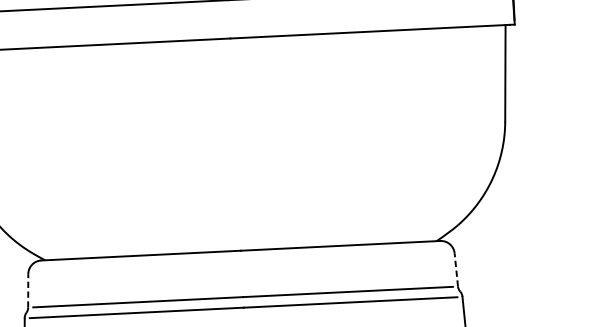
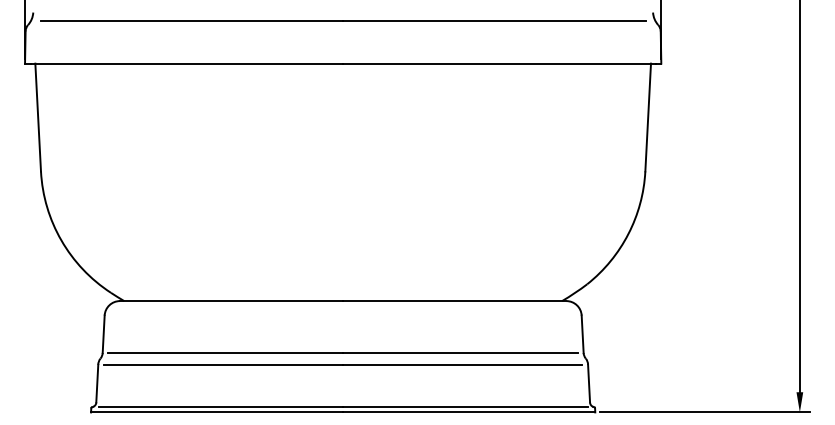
line: (456, 270) -> (582, 334), dashed -> solid
line: (28, 291) -> (103, 334), dashed -> solid

